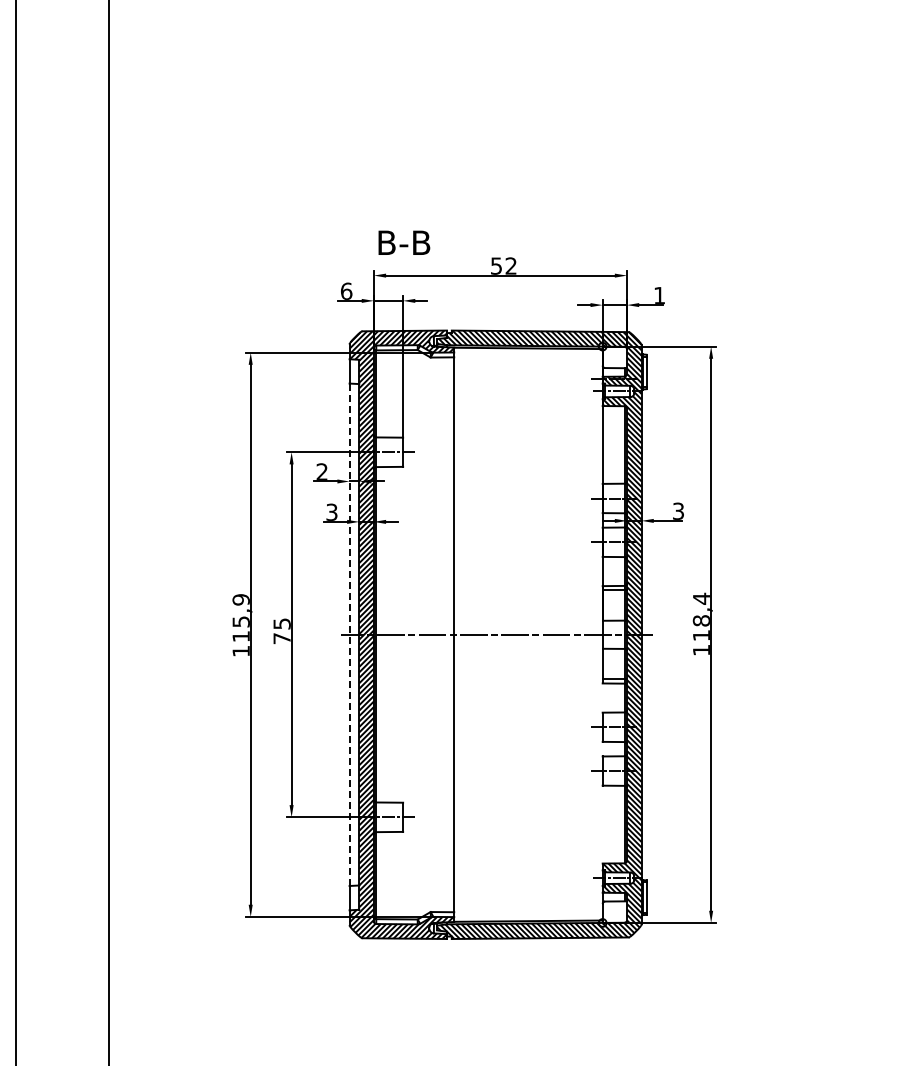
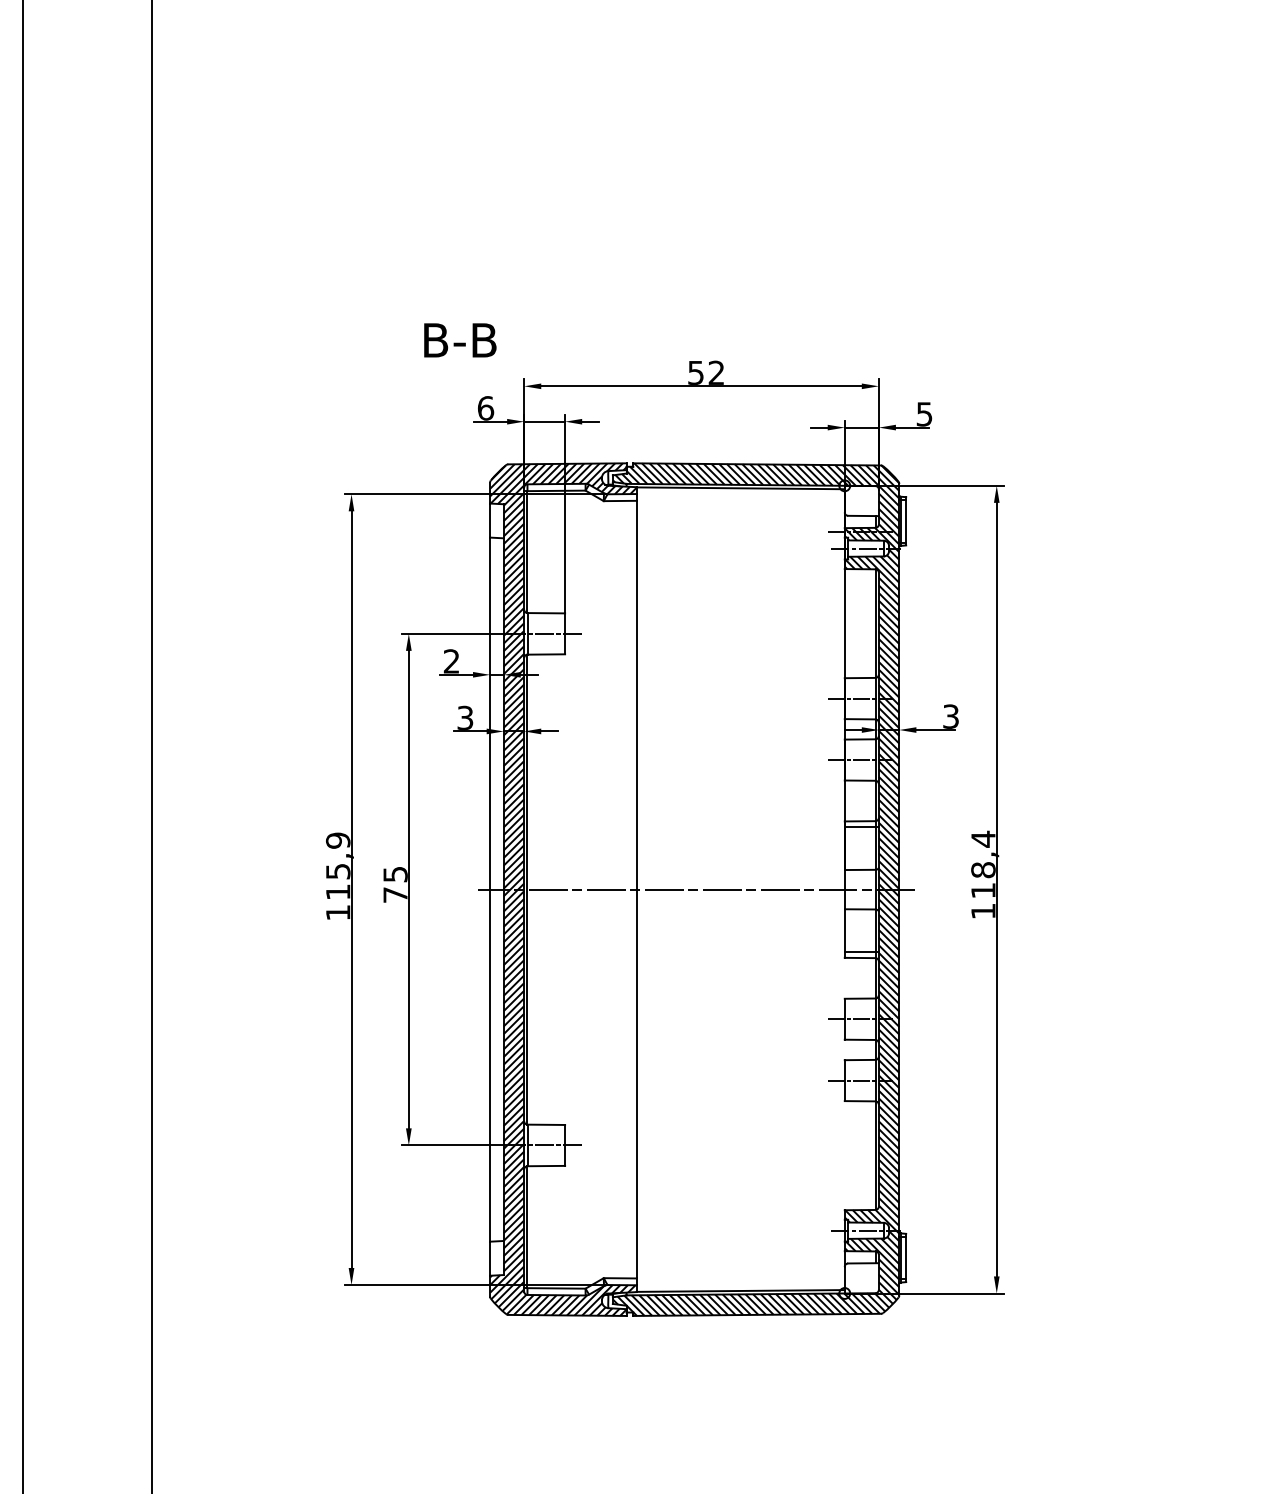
text: (404, 242) -> (460, 339), moved
text: (659, 295) -> (924, 414), 1 -> 5
line: (349, 634) -> (489, 889), dashed -> solid

